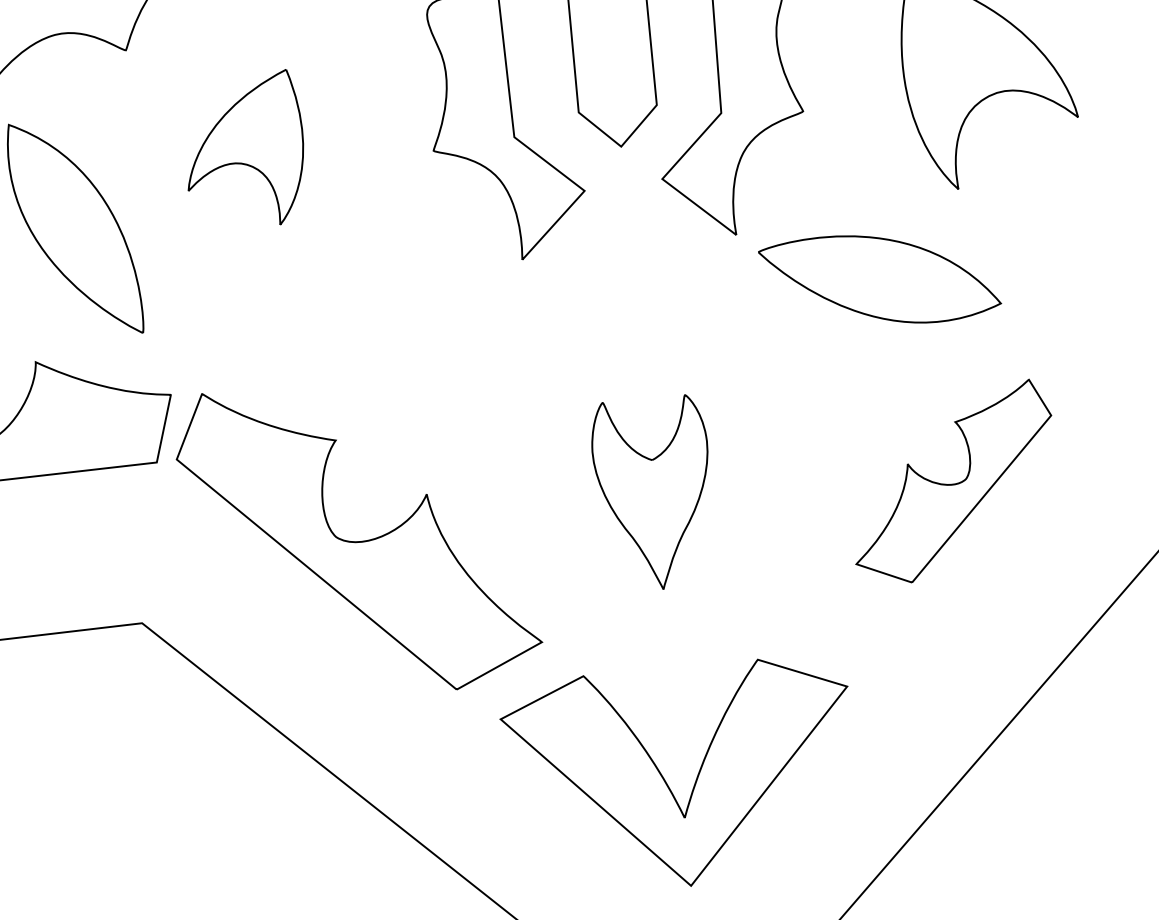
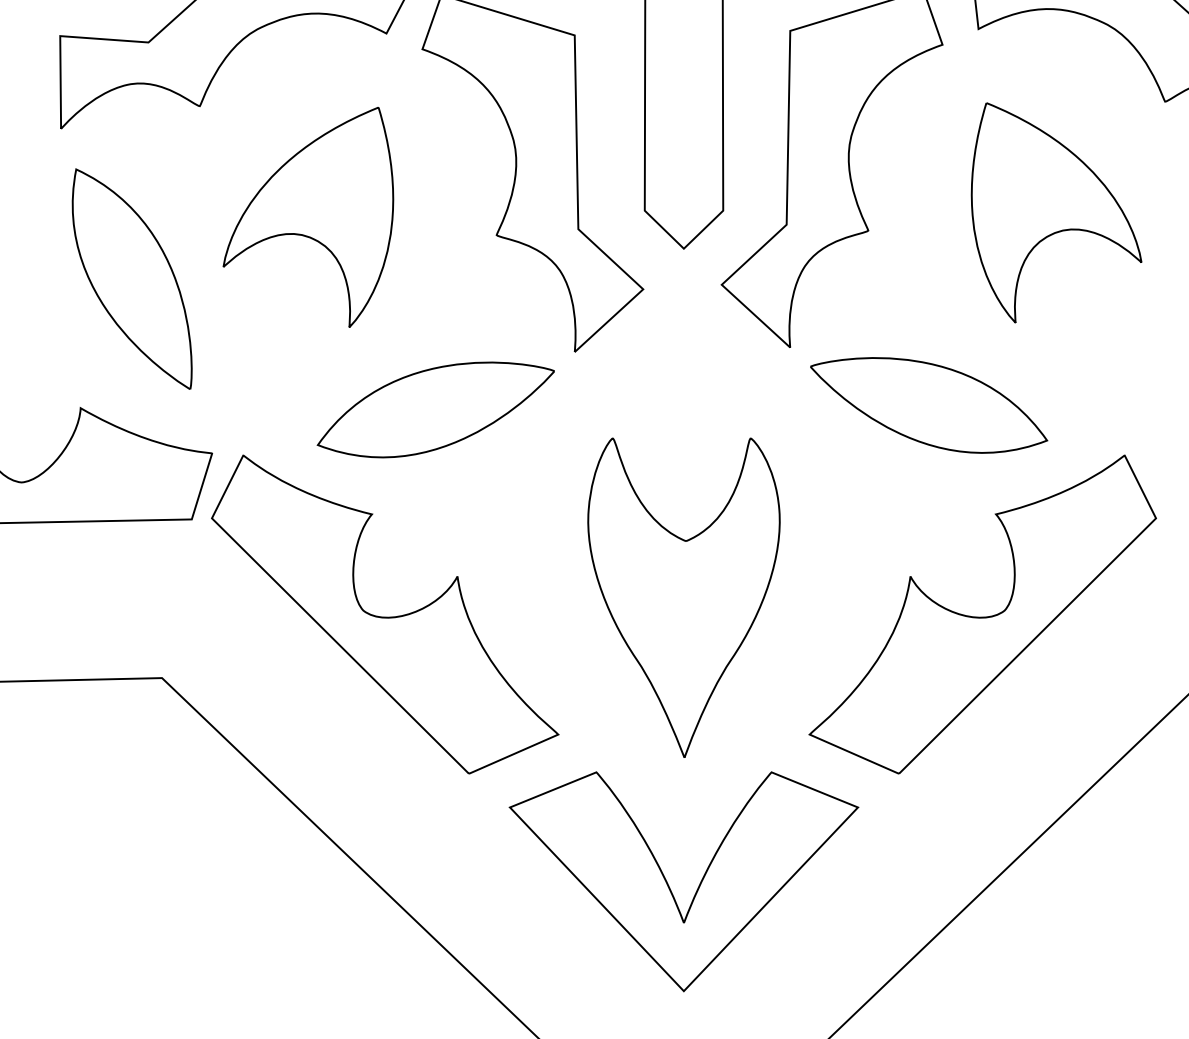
part: (244, 150) -> (308, 217), size x1.43
part: (389, 330) -> (435, 409), added
part: (952, 482) -> (982, 614), size x1.67
part: (653, 493) -> (683, 597), size x1.67

